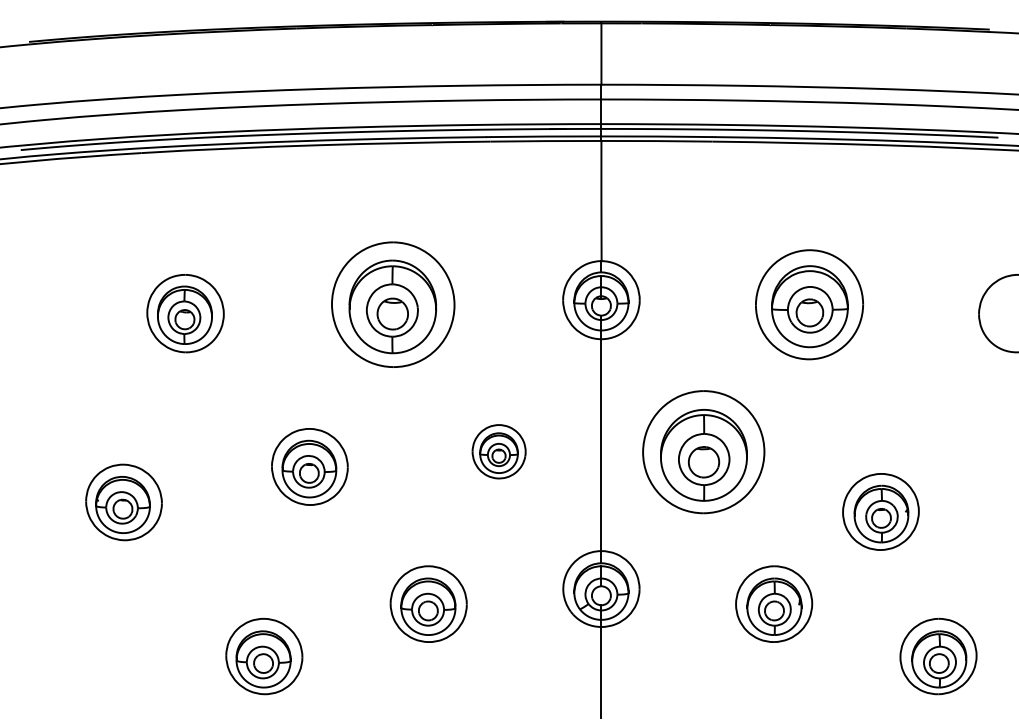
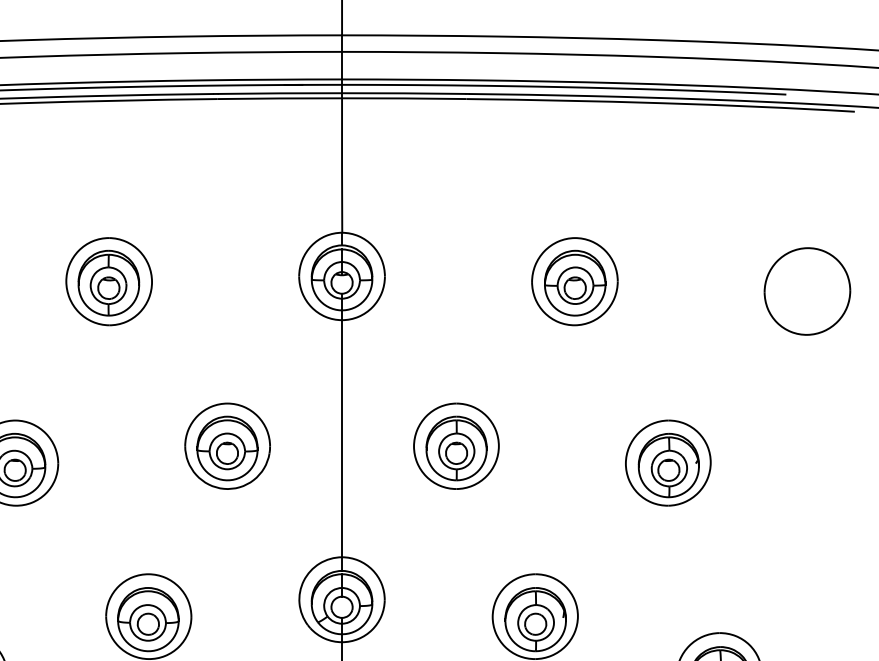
part: (393, 304) -> (109, 281), size x0.62
part: (809, 304) -> (574, 281), size x0.71
part: (498, 451) -> (226, 445), size x1.43
part: (703, 451) -> (456, 445), size x0.62
part: (880, 511) -> (667, 462), moved

